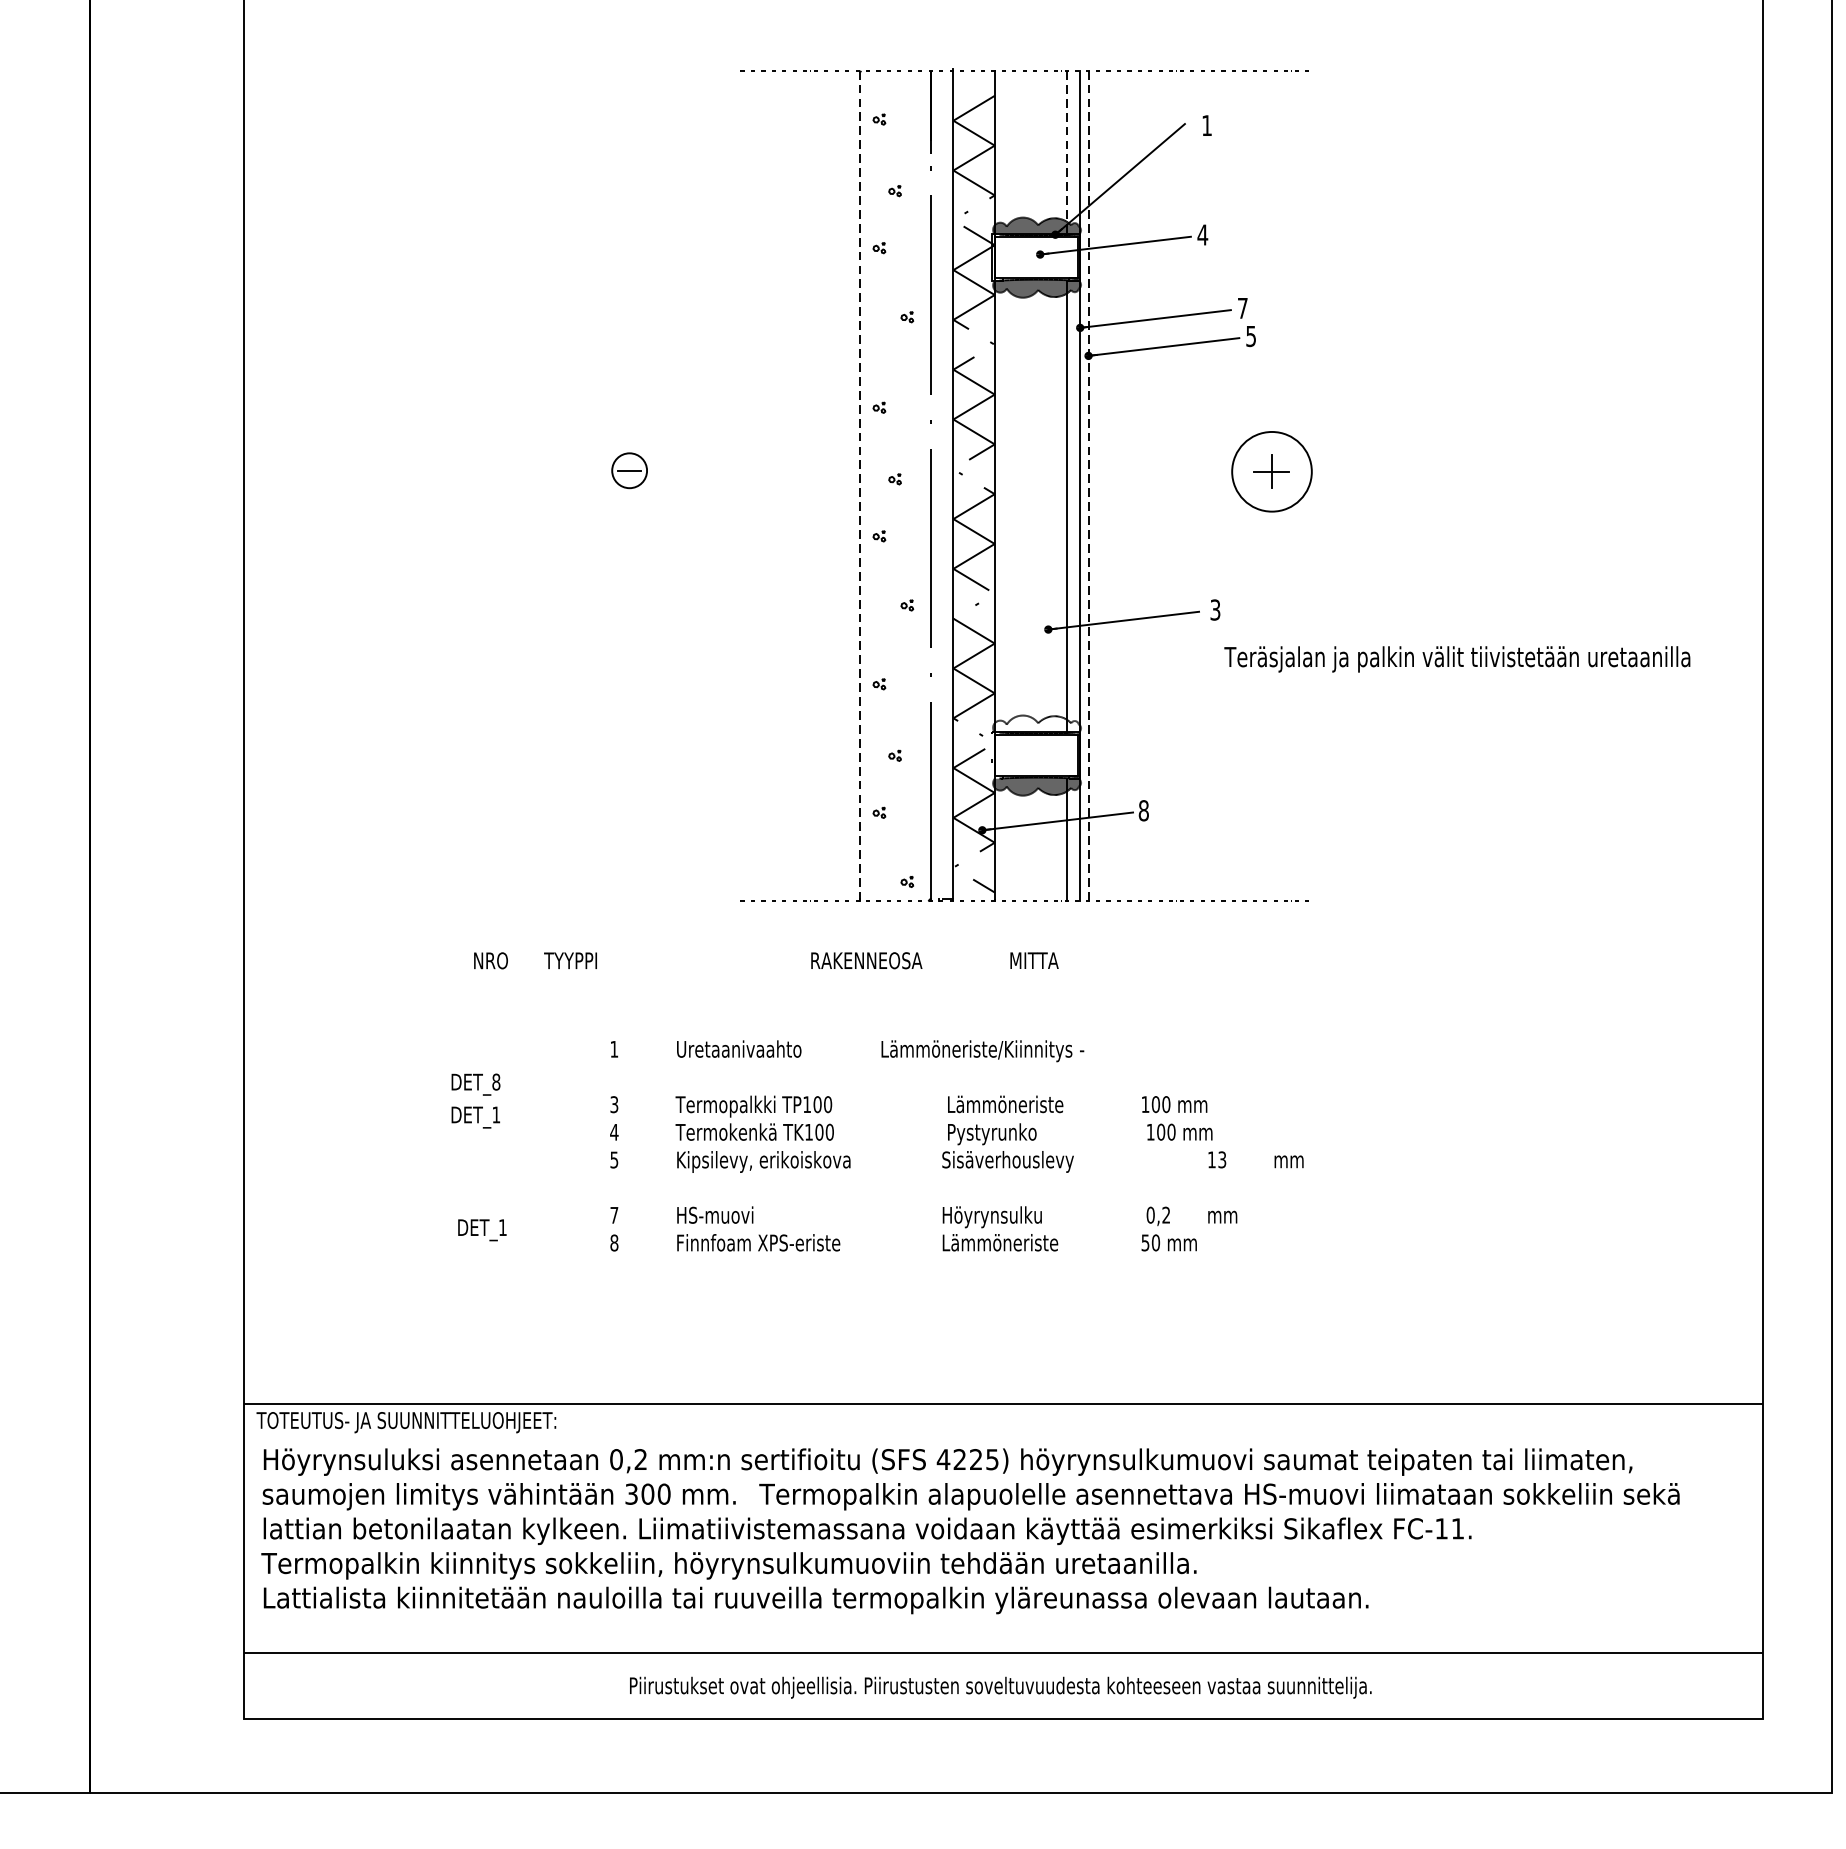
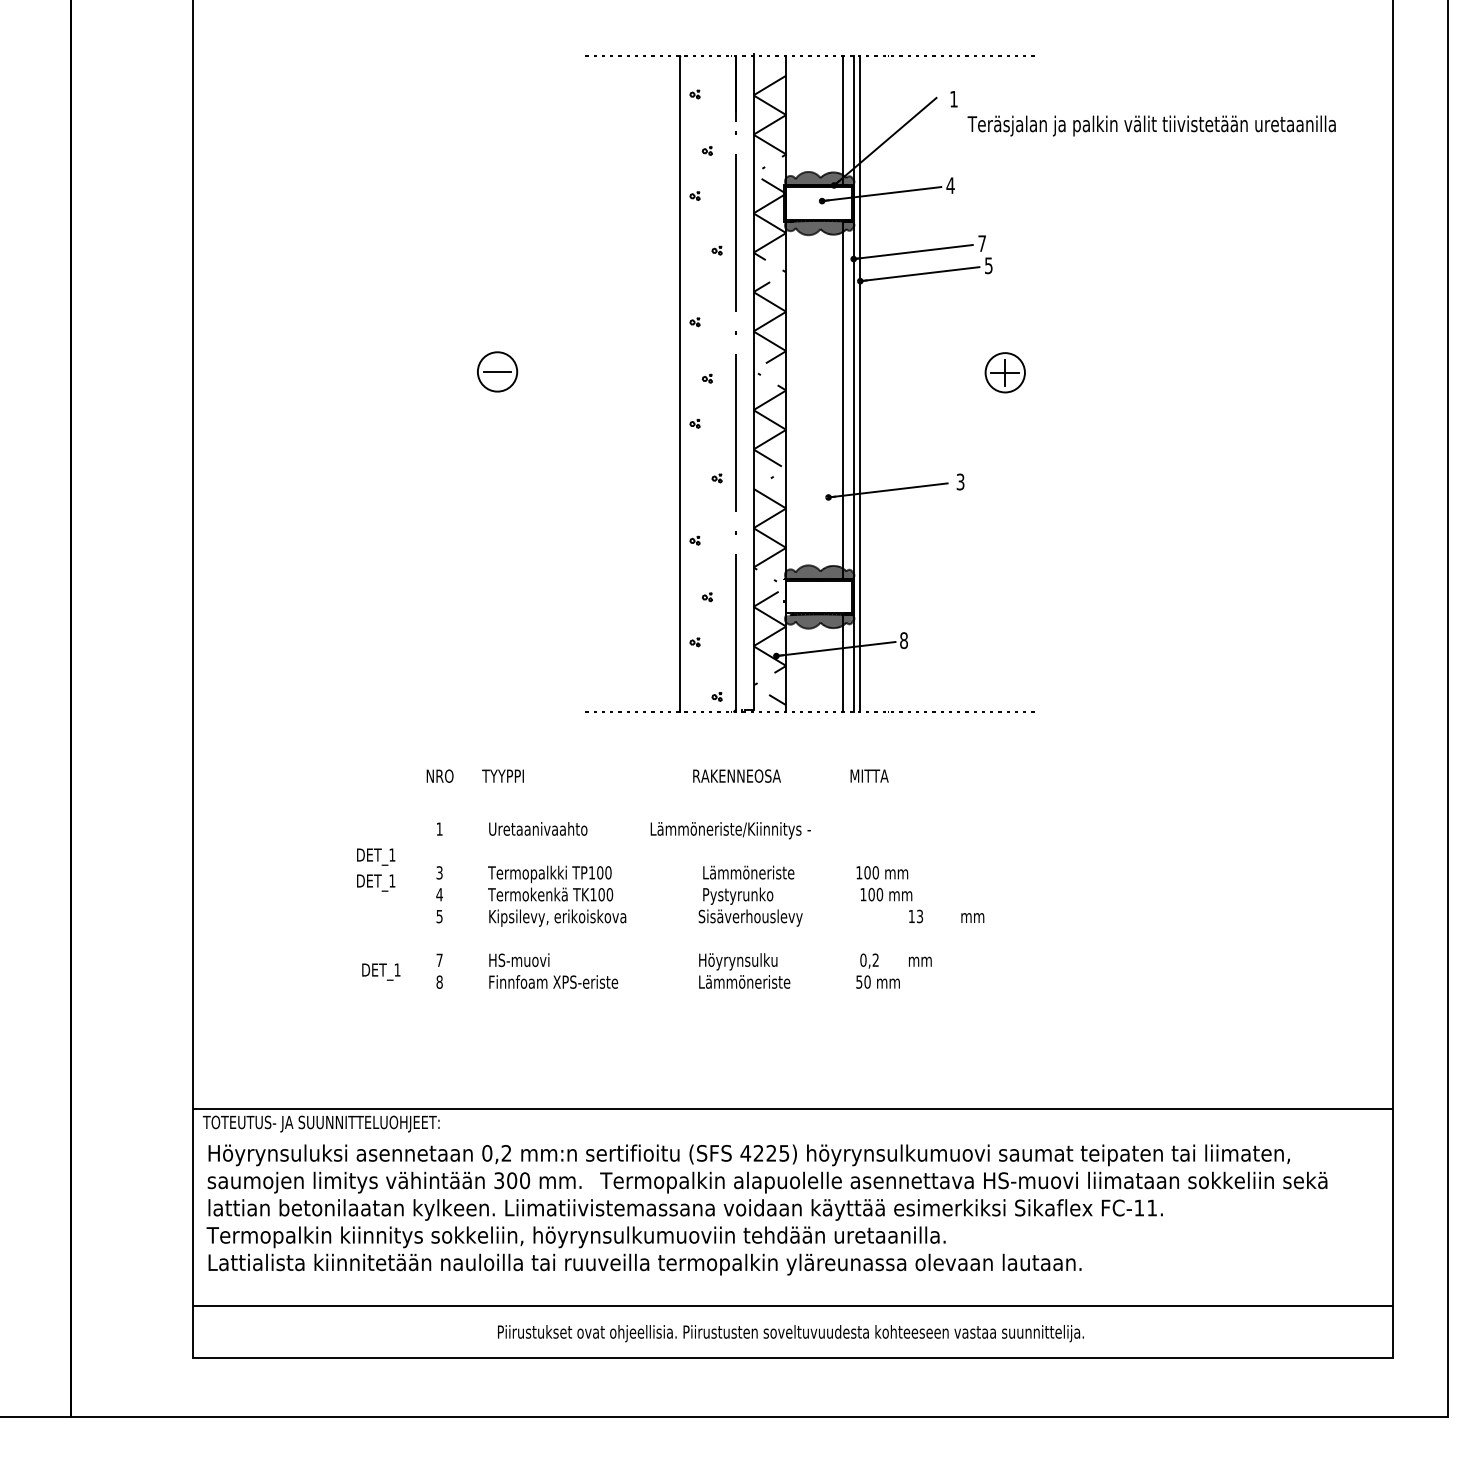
line: (1067, 152) -> (843, 120), dashed -> solid
part: (629, 470) -> (497, 371), size x1.43
circle: (1271, 471) -> (1004, 372), size x0.62
line: (859, 485) -> (679, 383), dashed -> solid
line: (1088, 485) -> (860, 383), dashed -> solid
text: (1457, 658) -> (1151, 125), moved
fill: (1036, 724) -> (819, 572), added
text: (766, 959) -> (657, 775), moved
text: (496, 1081) -> (392, 854), DET_8 -> DET_1
text: (957, 1145) -> (710, 905), moved

